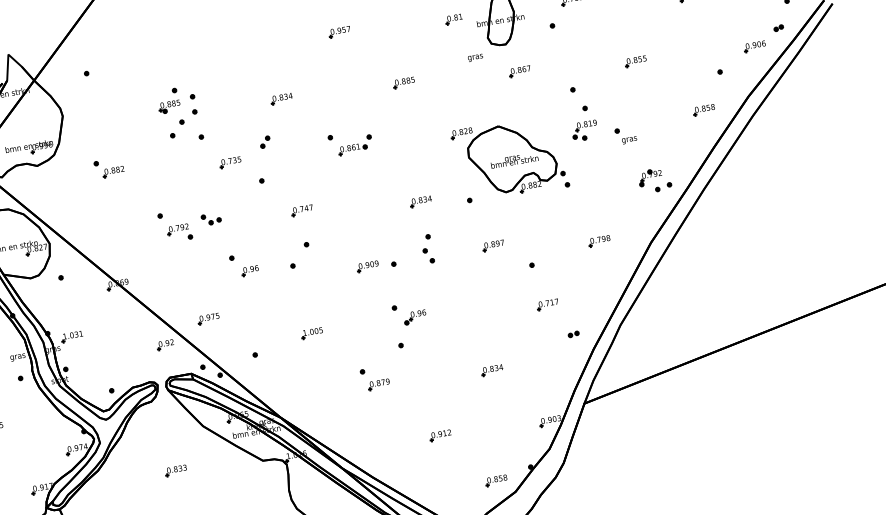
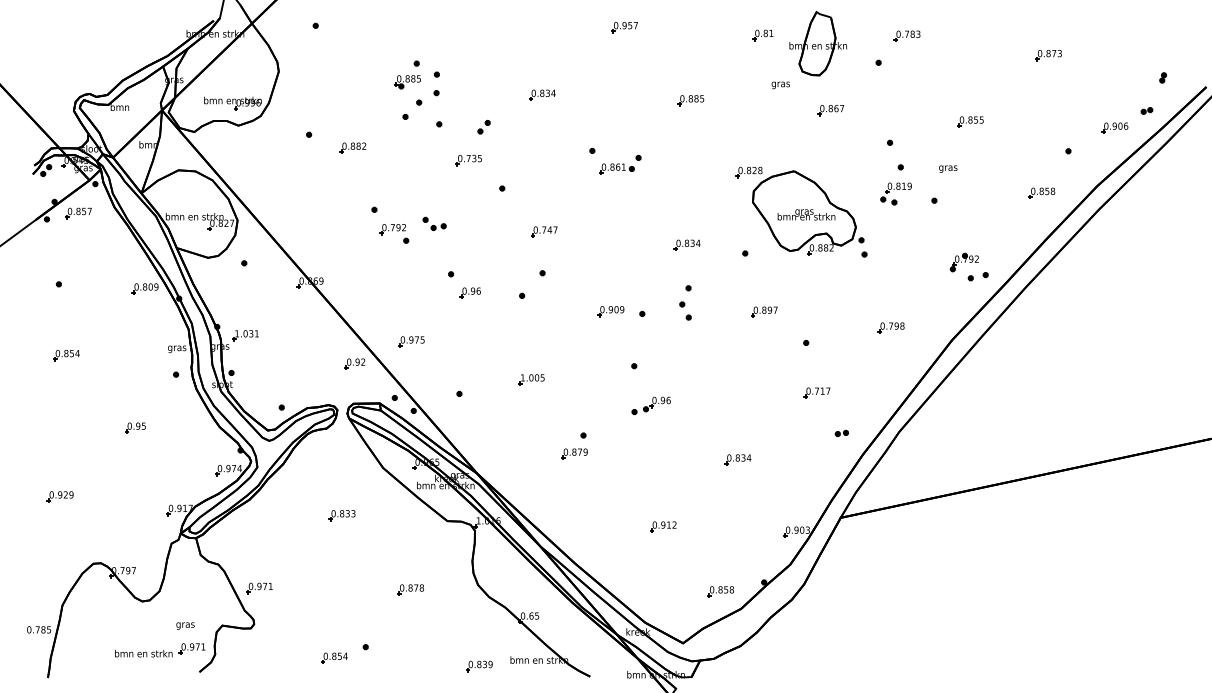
text: (629, 139) -> (948, 168), moved
part: (264, 142) -> (483, 127), moved
part: (113, 171) -> (352, 147), moved
part: (414, 317) -> (656, 404), moved
part: (378, 384) -> (574, 453), moved

